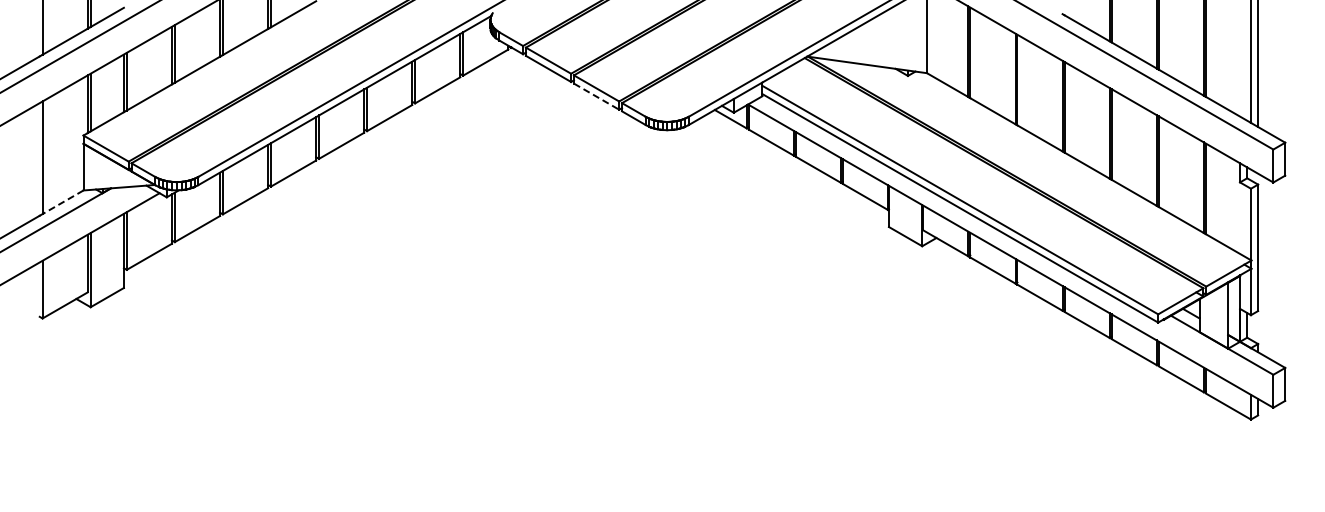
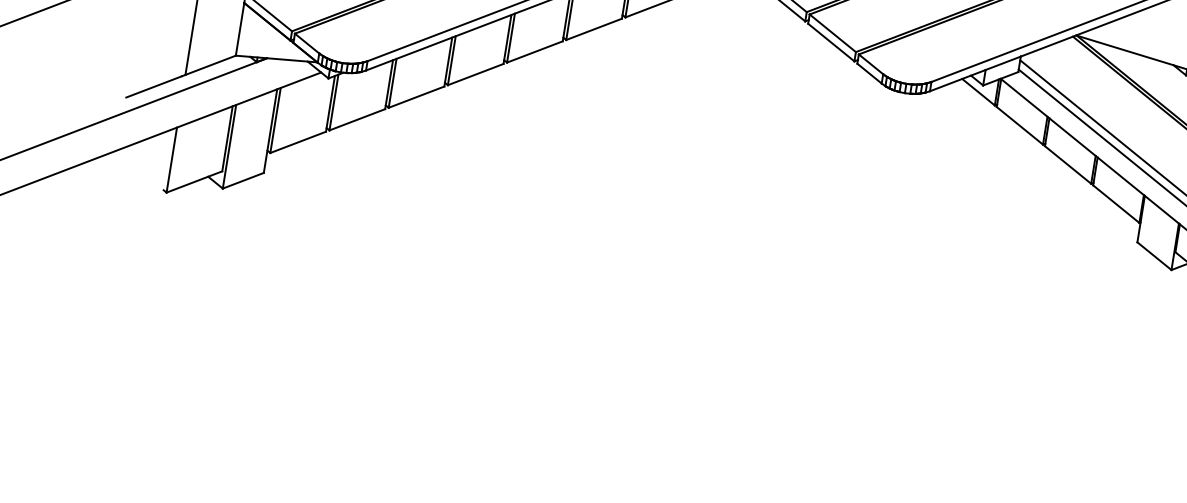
line: (597, 96) -> (832, 42), dashed -> solid
line: (63, 202) -> (211, 65), dashed -> solid

